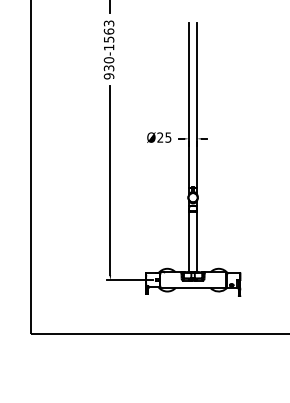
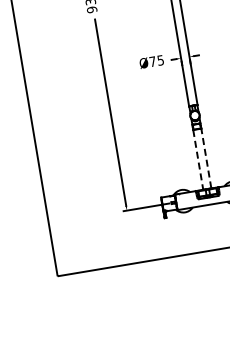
text: (160, 137) -> (152, 61), Ø25 -> Ø75
line: (197, 241) -> (206, 158), solid -> dashed
line: (189, 242) -> (198, 160), solid -> dashed

